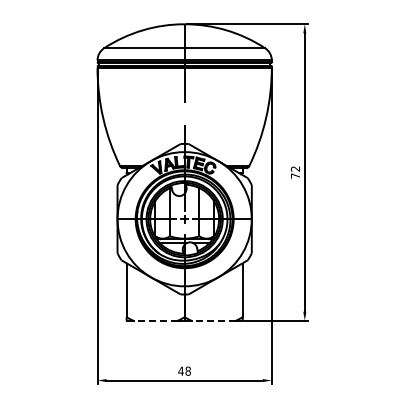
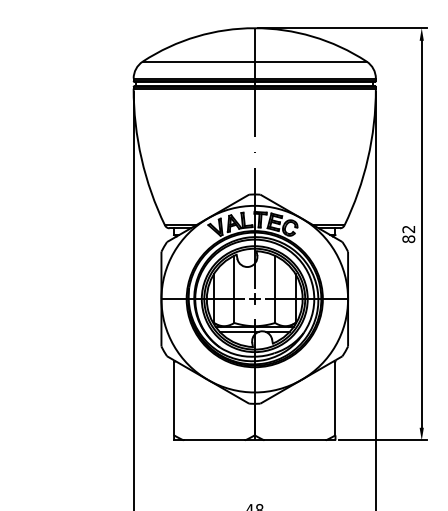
text: (295, 175) -> (408, 238), 72 -> 82
line: (155, 320) -> (214, 439), dashed -> solid
line: (213, 320) -> (294, 439), dashed -> solid

